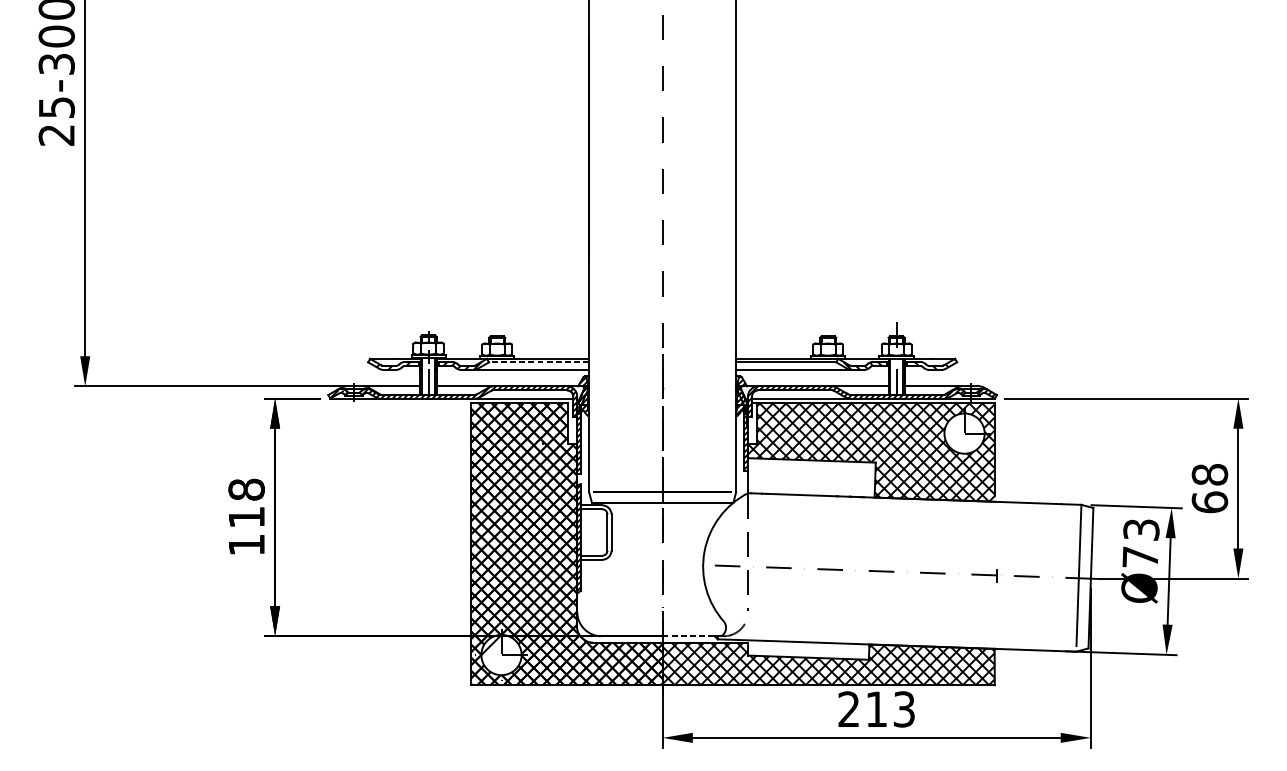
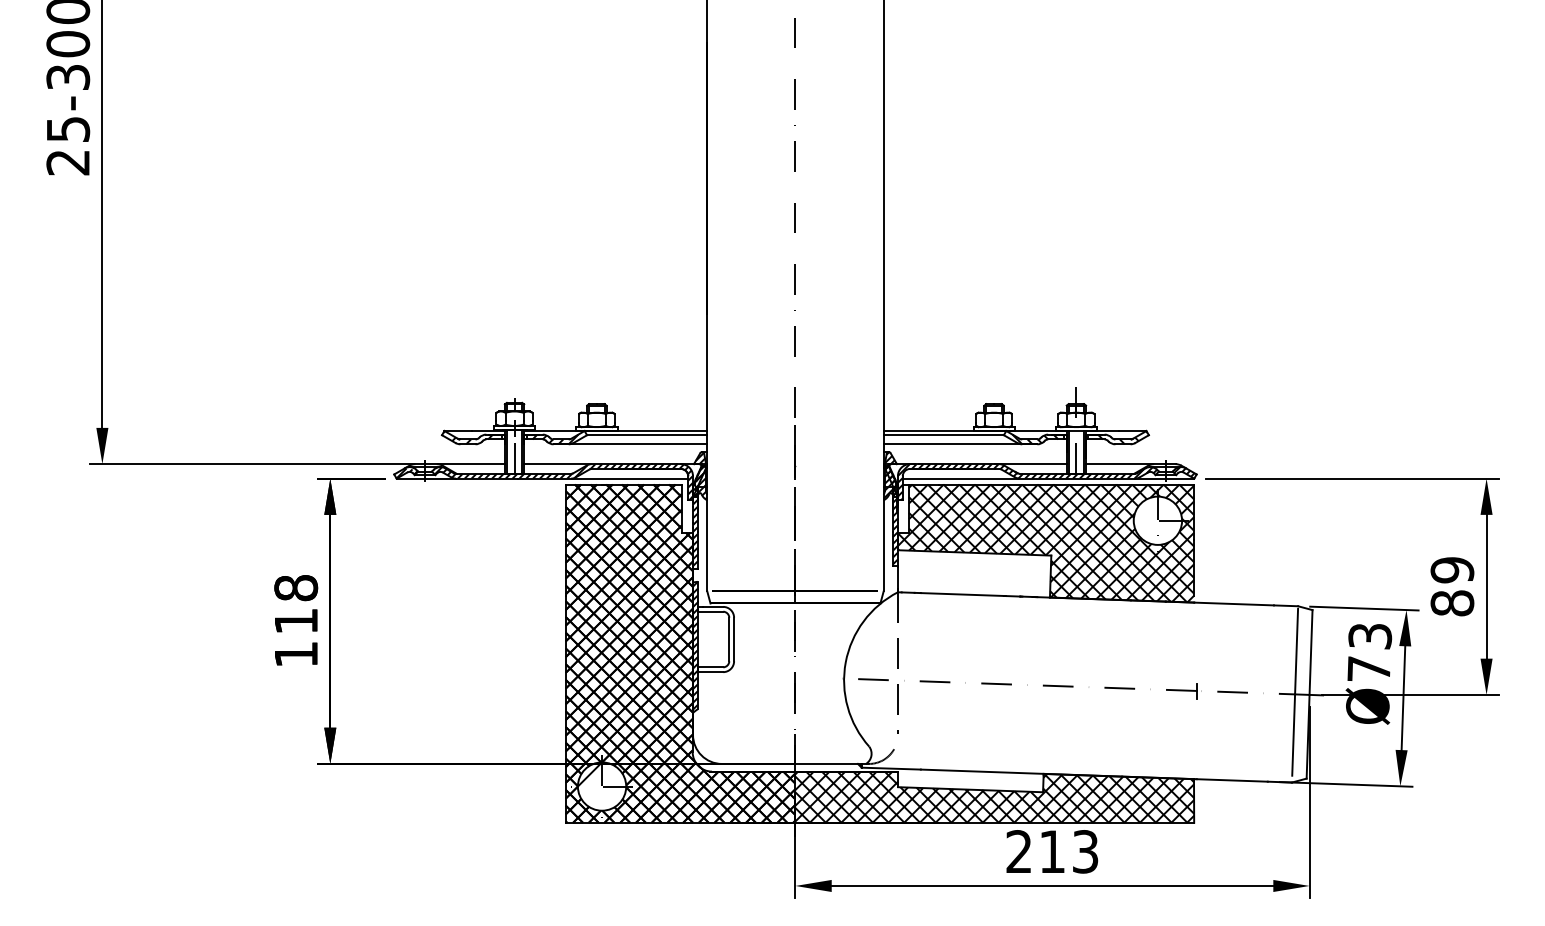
line: (538, 362) -> (646, 435), dashed -> solid
text: (1210, 488) -> (1452, 586), 68 -> 89
line: (689, 635) -> (827, 763), dashed -> solid

